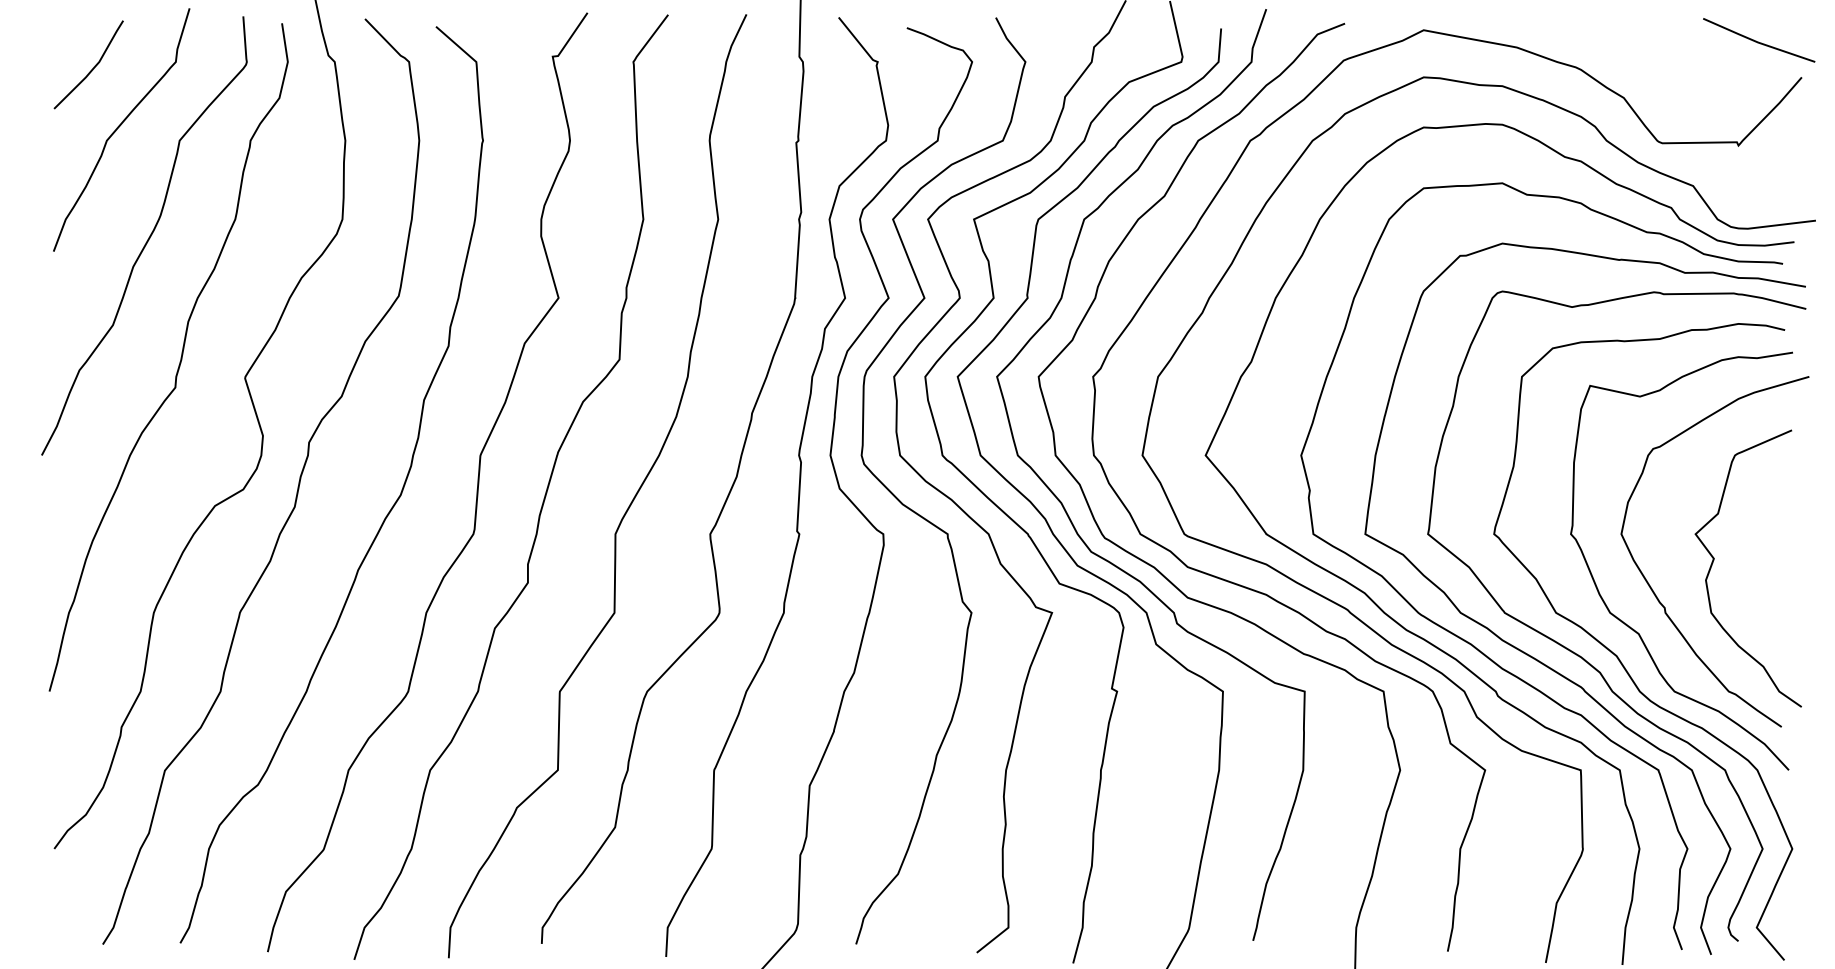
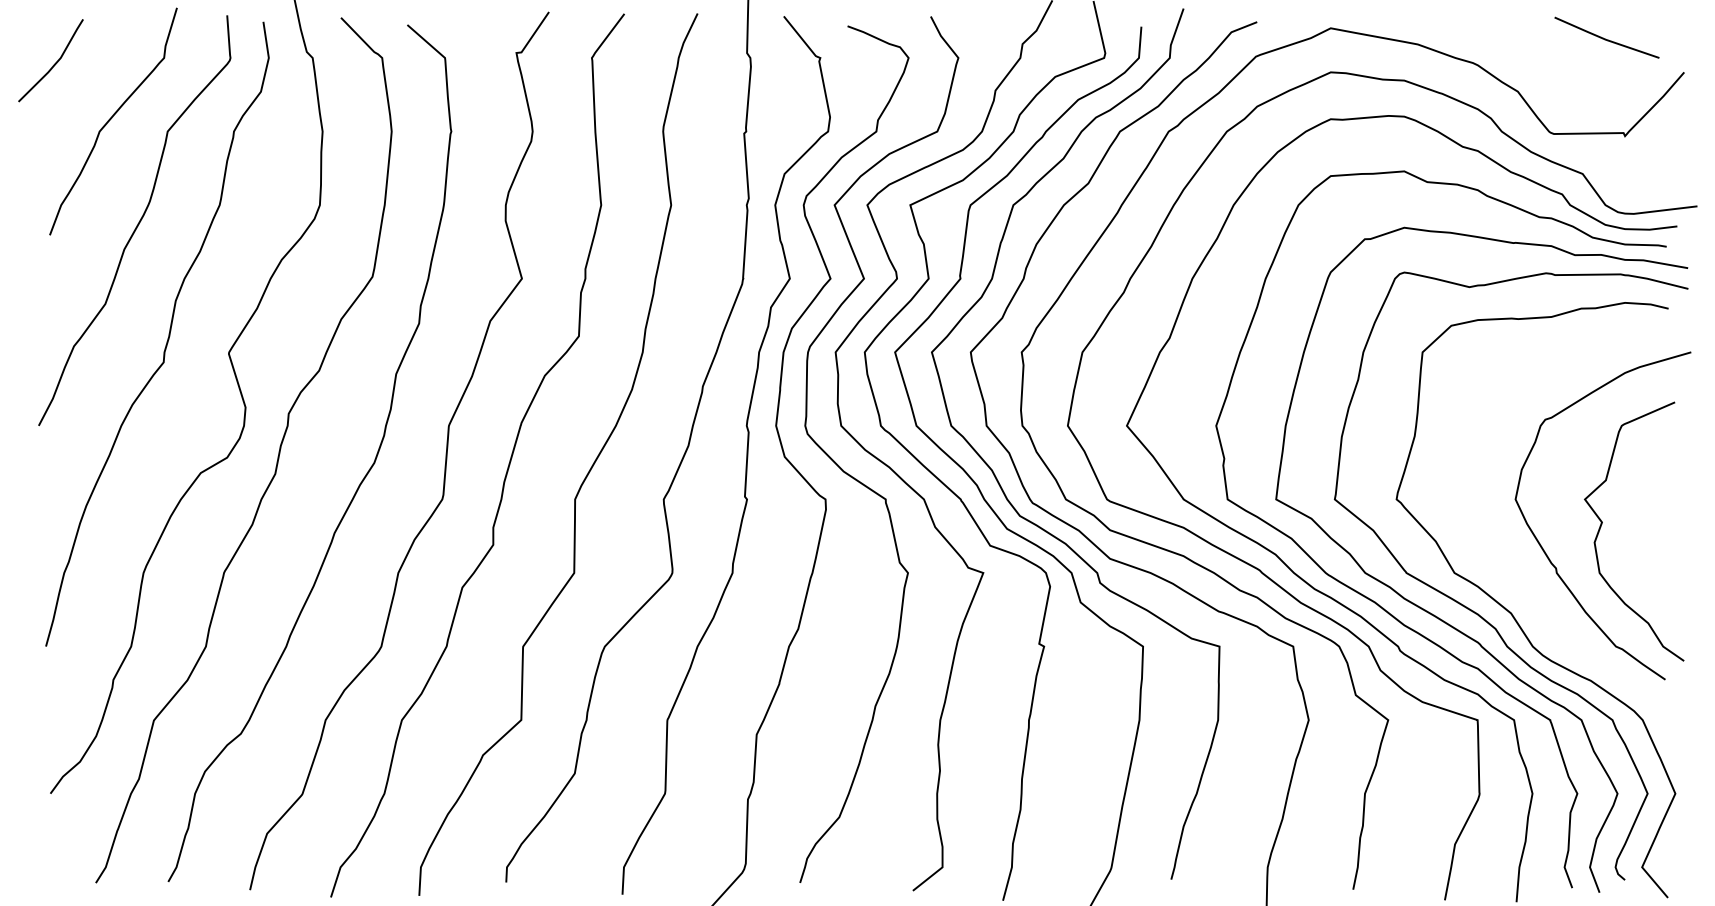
line: (1758, 41) -> (1606, 38), moved
curve: (92, 68) -> (54, 64), moved
curve: (1633, 628) -> (1526, 587), removed

